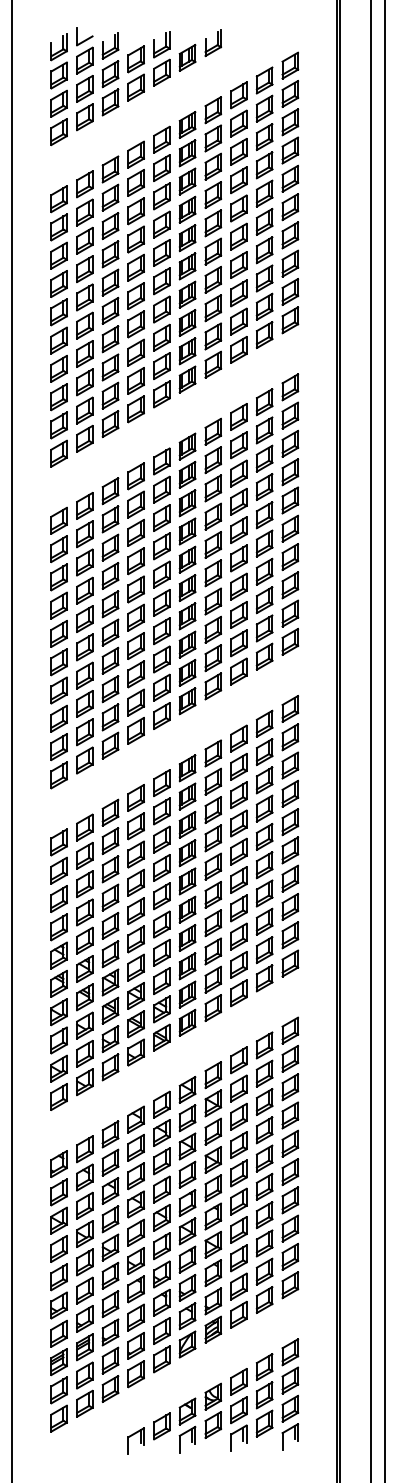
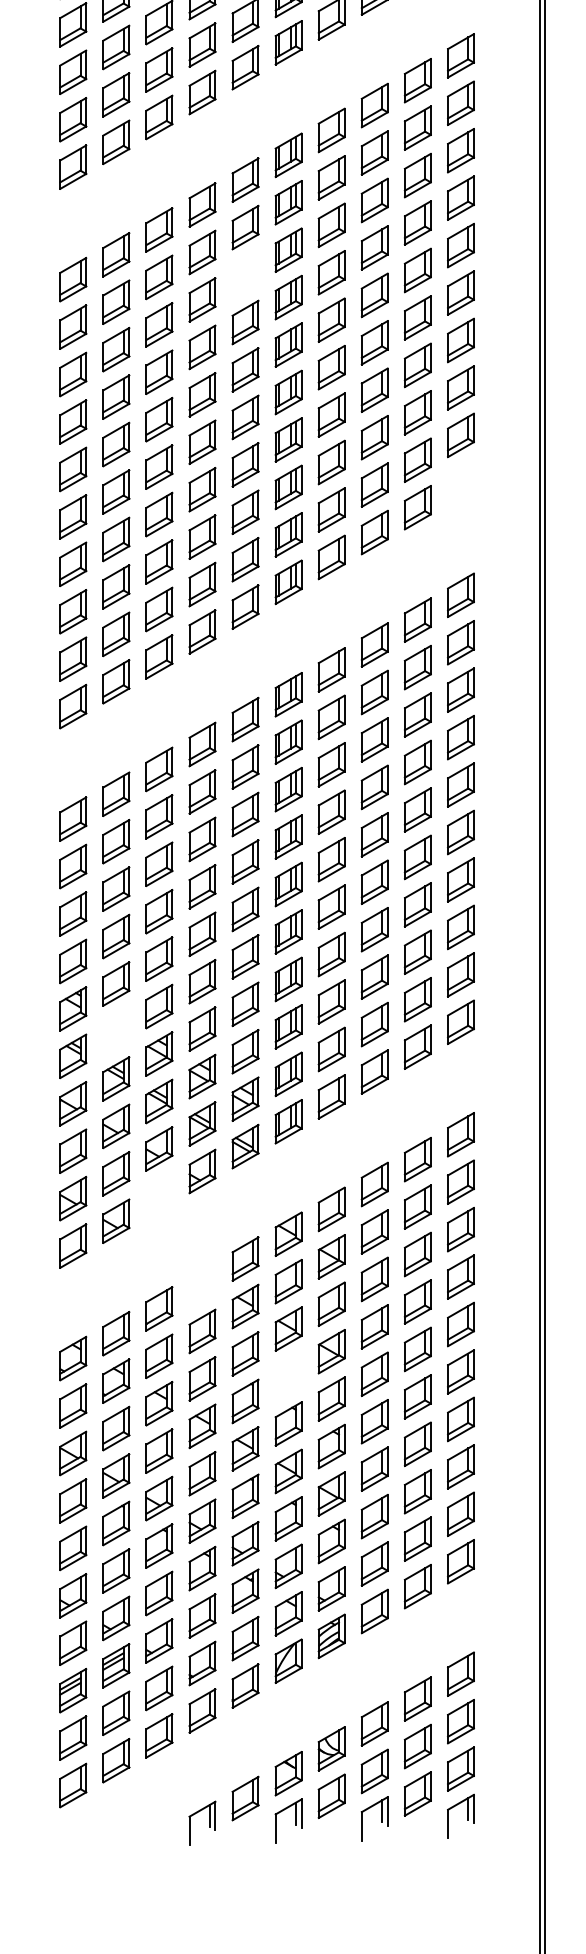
part: (161, 517) -> (244, 274), removed
part: (290, 641) -> (461, 482), removed
part: (84, 968) -> (115, 1030), removed
part: (110, 1067) -> (159, 1196), removed
part: (135, 1119) -> (201, 1283), removed
part: (187, 1174) -> (288, 1376), removed

